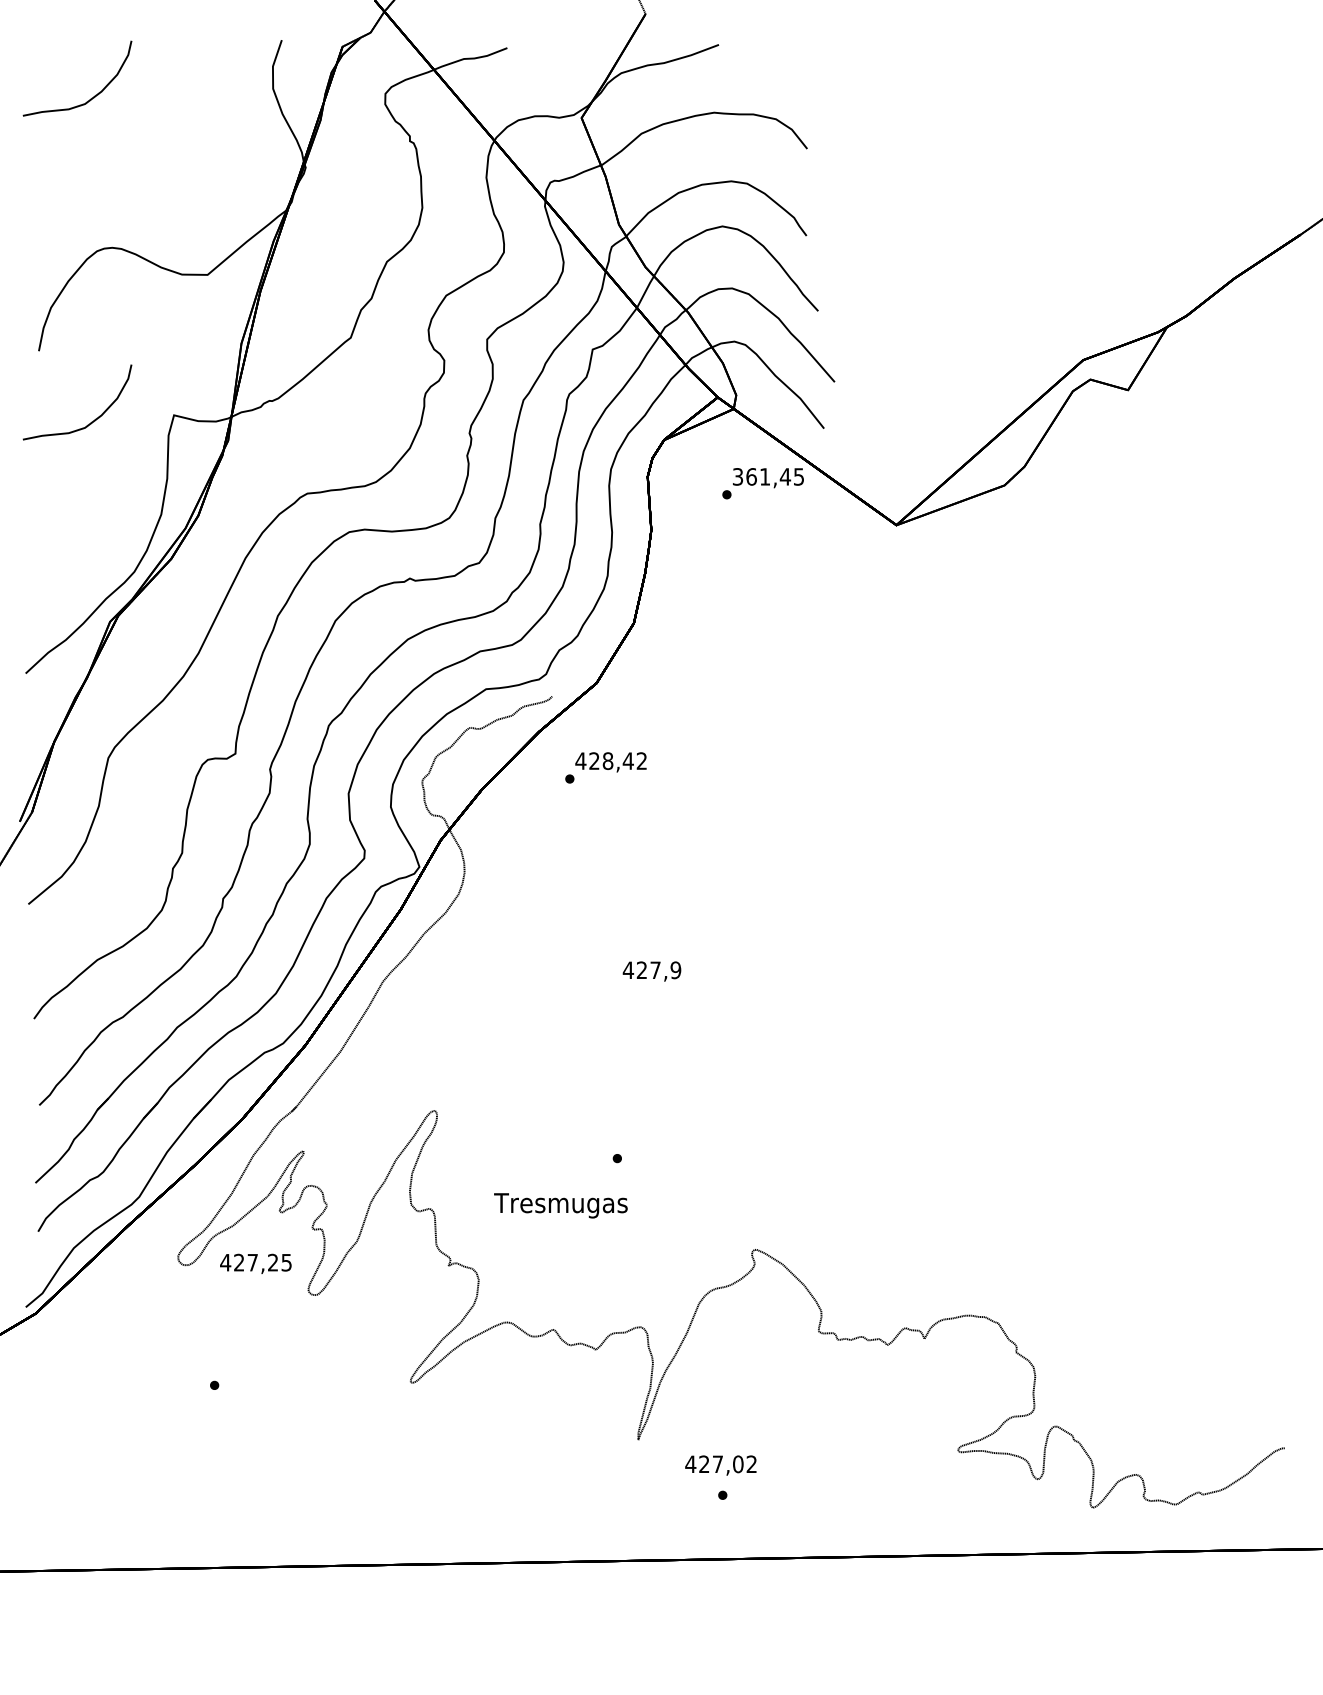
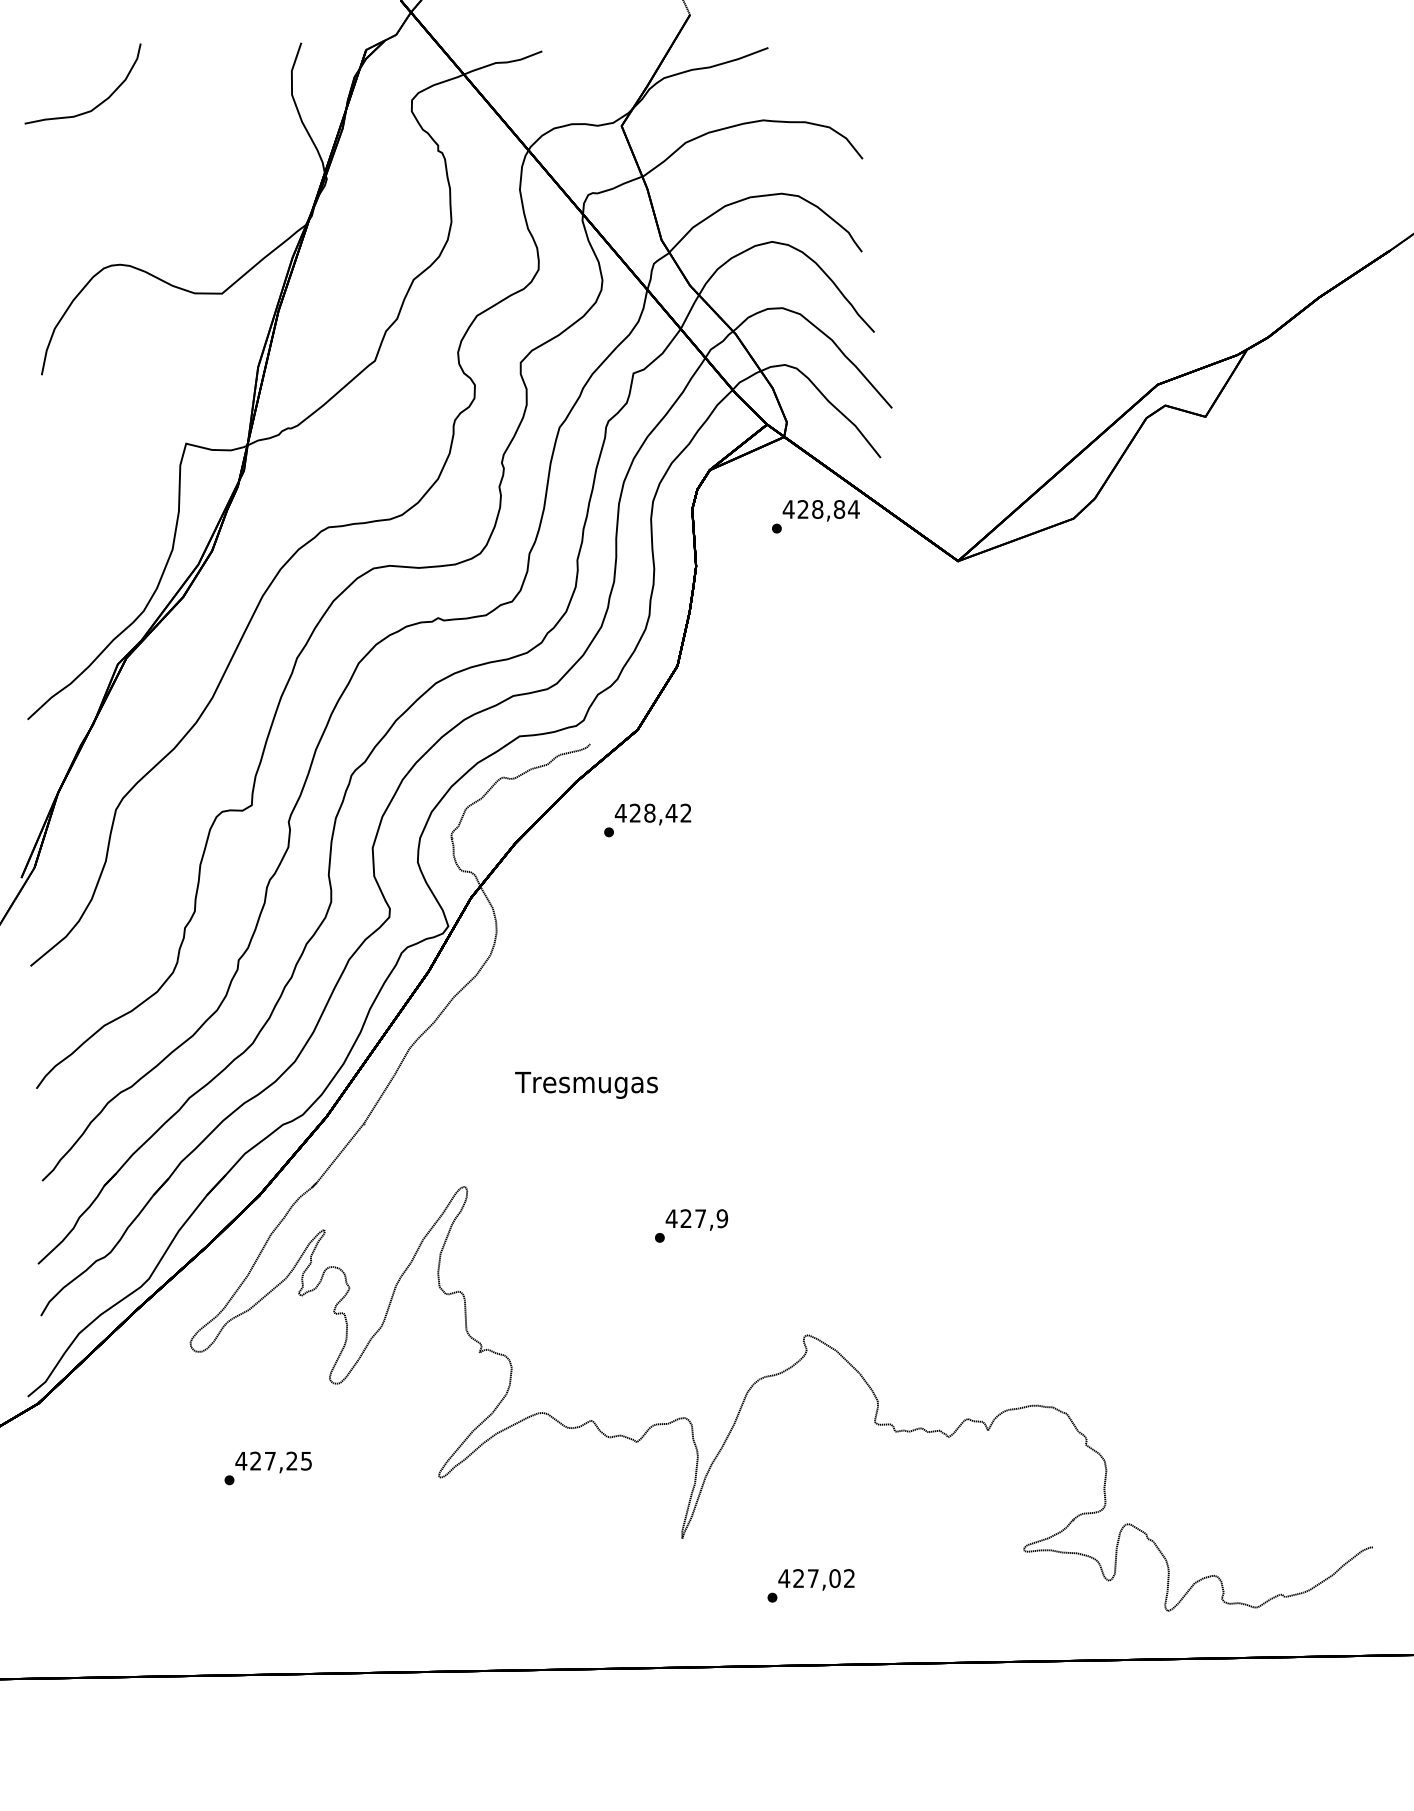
part: (90, 422) -> (96, 451), removed
text: (767, 476) -> (820, 509), 361,45 -> 428,84
text: (651, 971) -> (696, 1219), moved
text: (560, 1205) -> (586, 1085), moved
text: (255, 1263) -> (273, 1462), moved
text: (720, 1465) -> (816, 1579), moved

